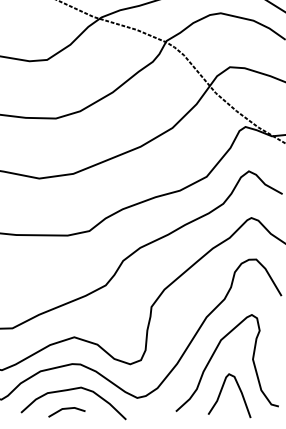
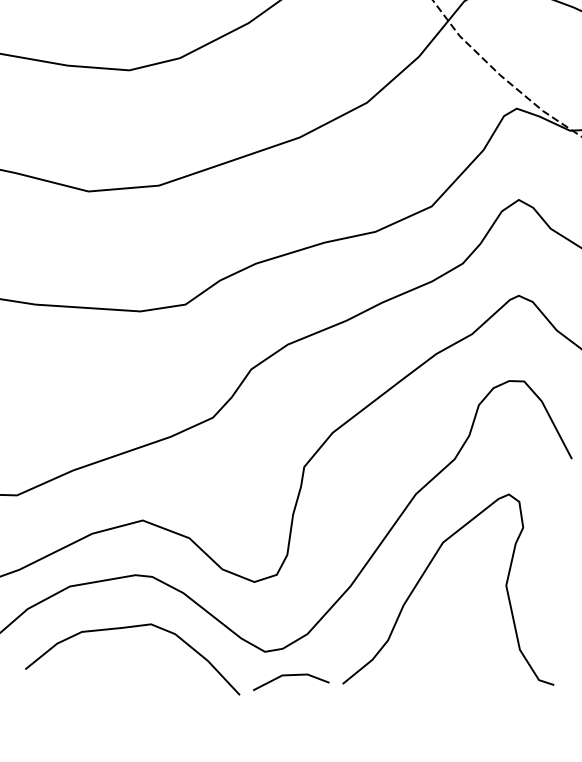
curve: (221, 392) -> (438, 649), removed
line: (66, 409) -> (290, 676), moved

